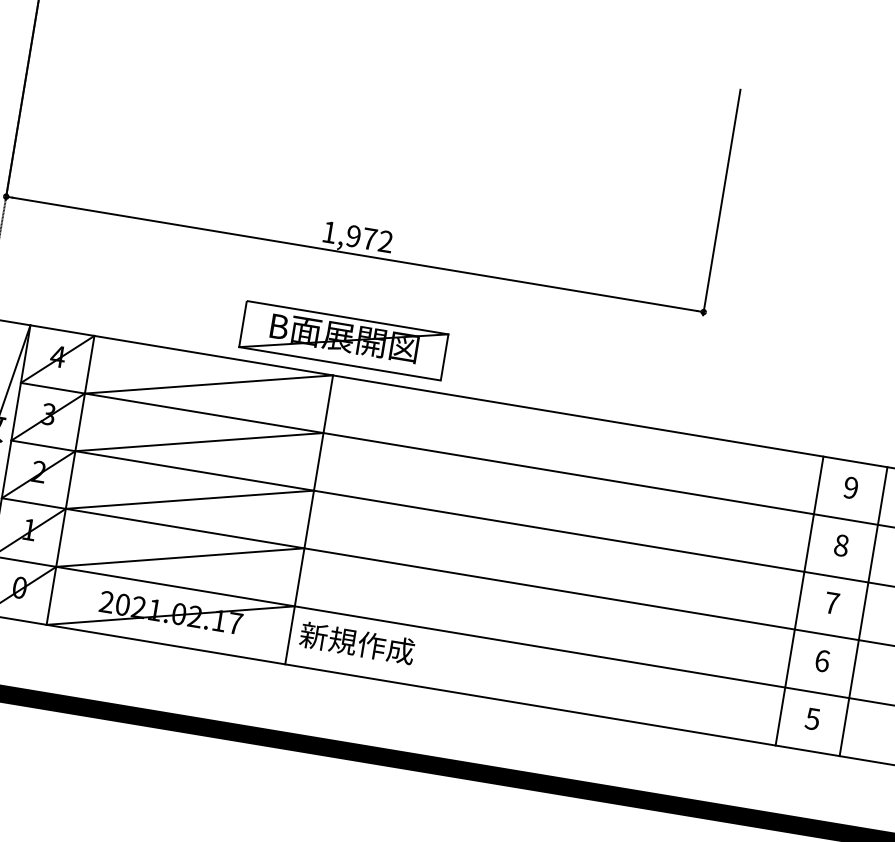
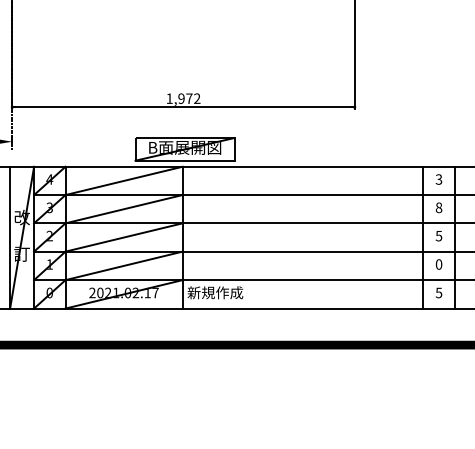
text: (849, 487) -> (438, 179), 9 -> 3
text: (830, 603) -> (438, 236), 7 -> 5
text: (823, 661) -> (439, 264), 6 -> 0

